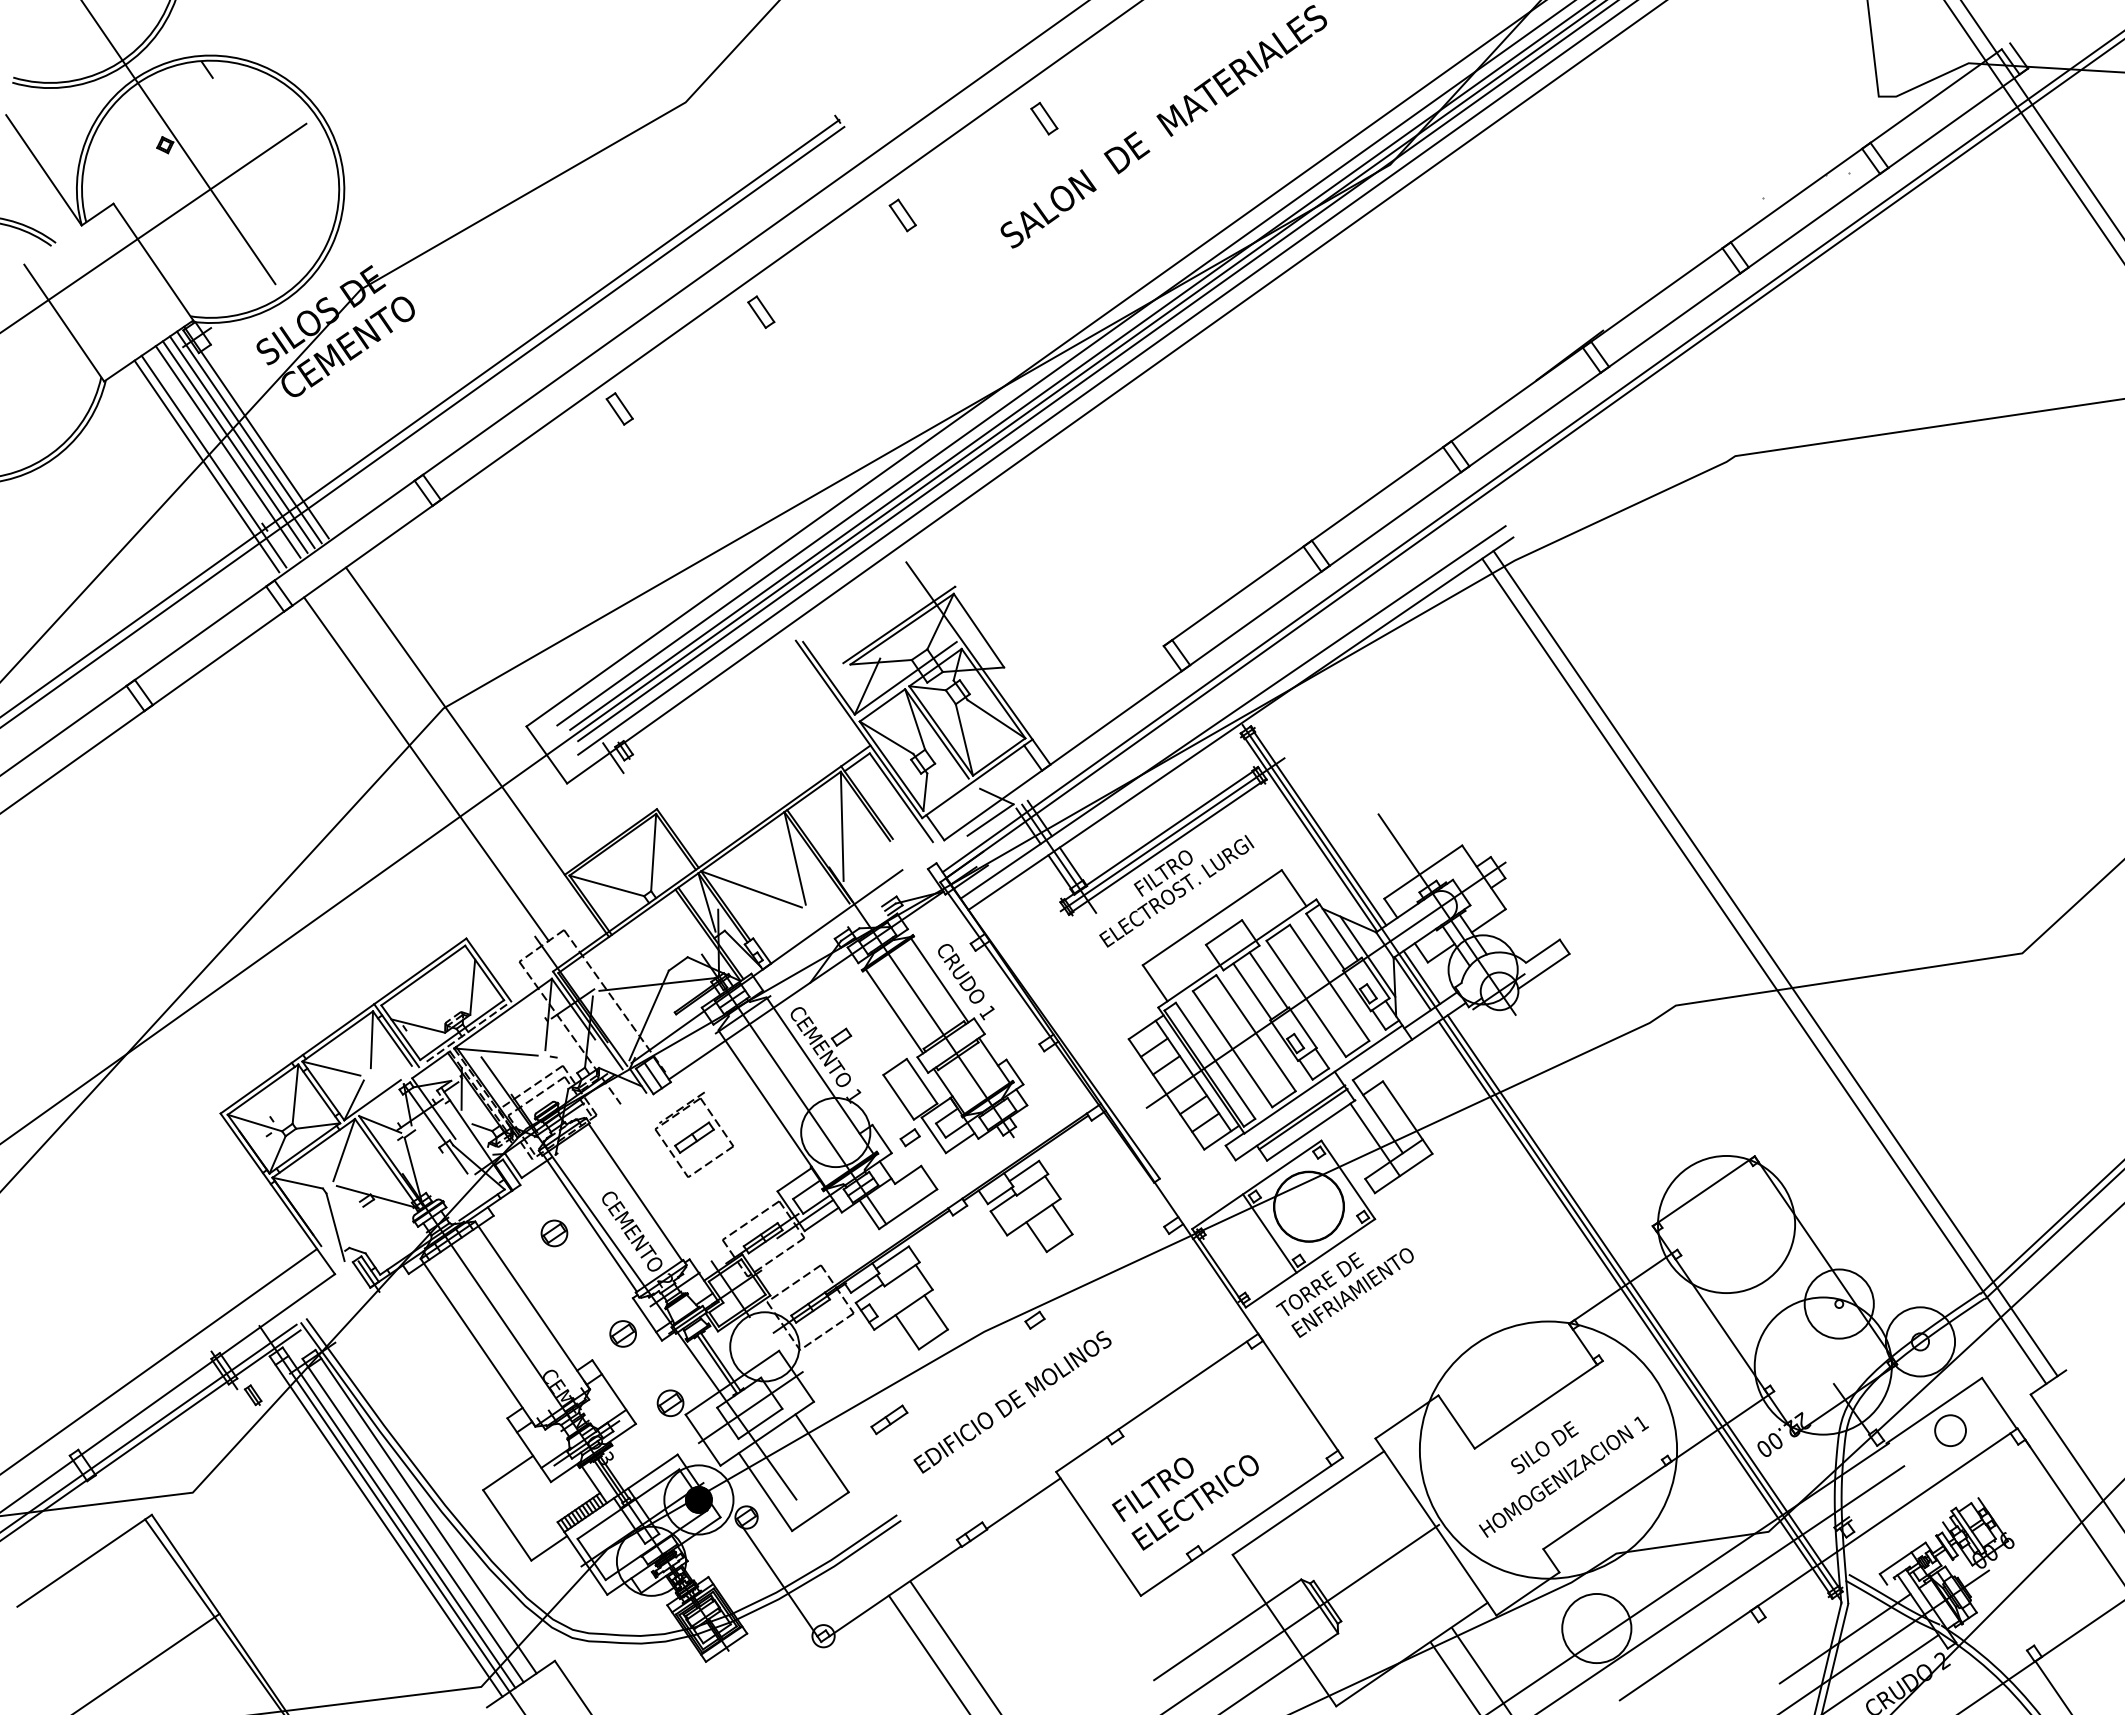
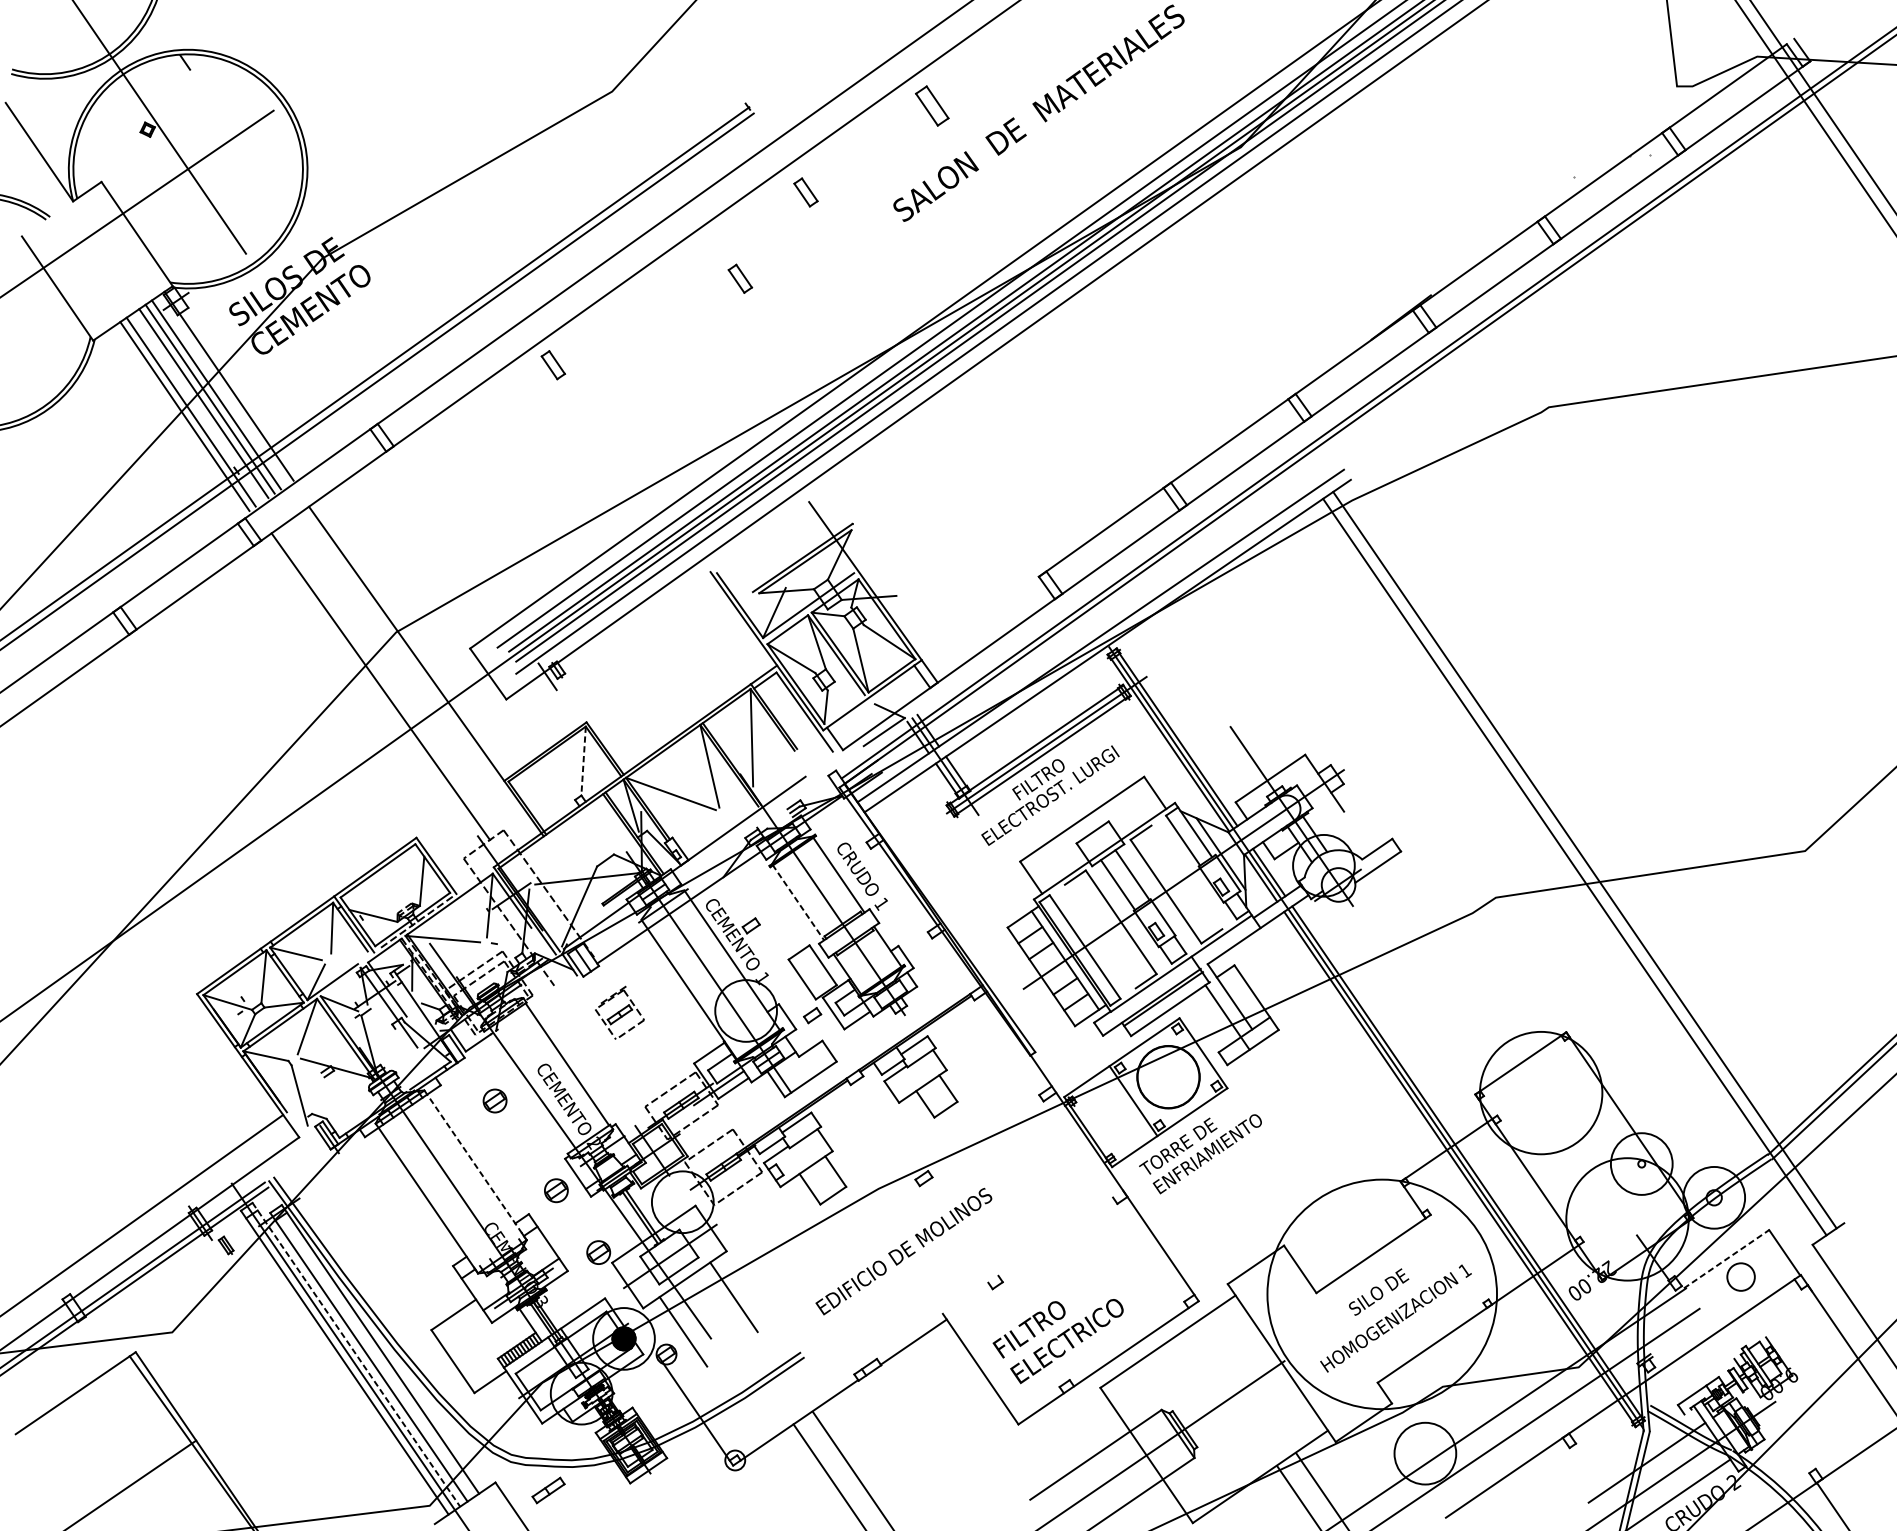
part: (1044, 118) -> (932, 105), size x1.4
part: (761, 311) -> (740, 278), moved
line: (249, 437) -> (222, 390), removed
line: (978, 630) -> (873, 562), removed
line: (653, 852) -> (583, 761), solid -> dashed
line: (606, 885) -> (541, 790), removed
line: (1488, 920) -> (1328, 821), removed
line: (1329, 982) -> (1186, 877), removed
line: (894, 1011) -> (798, 902), solid -> dashed
line: (1232, 1049) -> (1100, 936), removed
part: (693, 1134) -> (619, 1012), size x0.7
line: (589, 1222) -> (526, 1091), removed
line: (532, 1305) -> (475, 1165), solid -> dashed
line: (1157, 1402) -> (1033, 1251), removed
line: (1934, 1410) -> (1726, 1259), solid -> dashed
part: (889, 1419) -> (548, 1490), moved
line: (820, 1511) -> (732, 1349), removed
line: (399, 1518) -> (356, 1355), solid -> dashed

